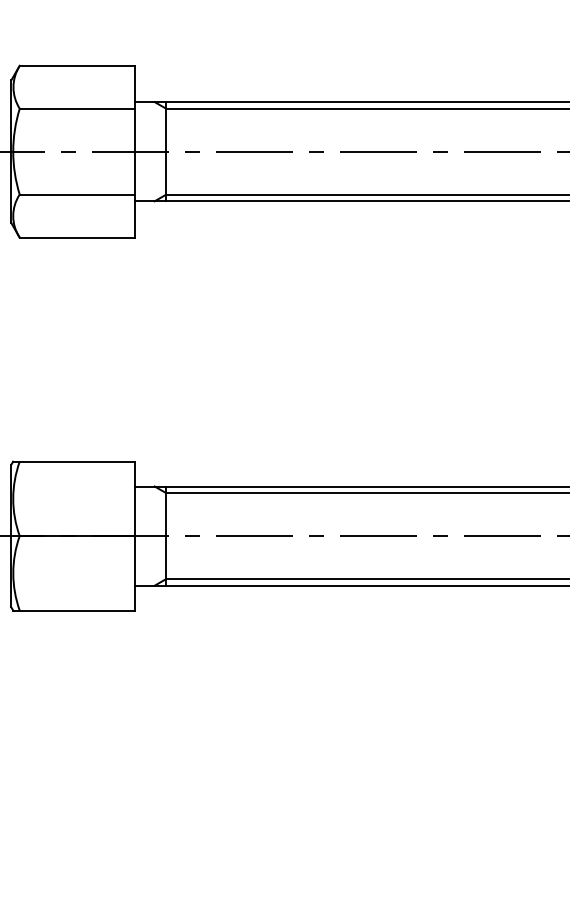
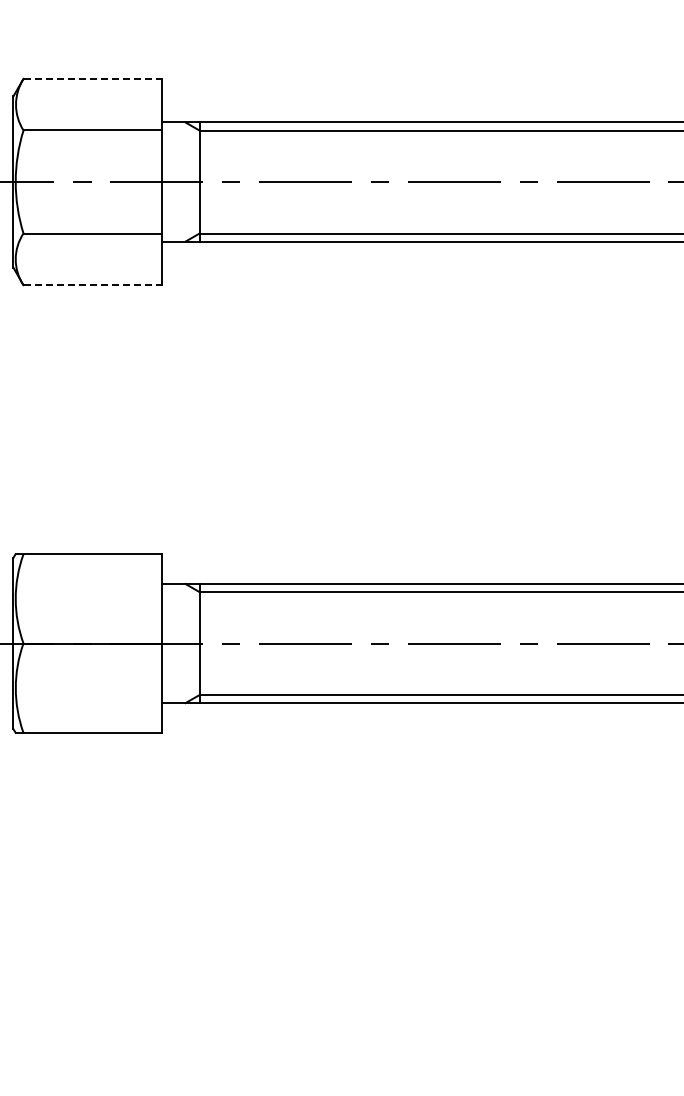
line: (78, 65) -> (93, 78), solid -> dashed
line: (78, 237) -> (93, 285), solid -> dashed

